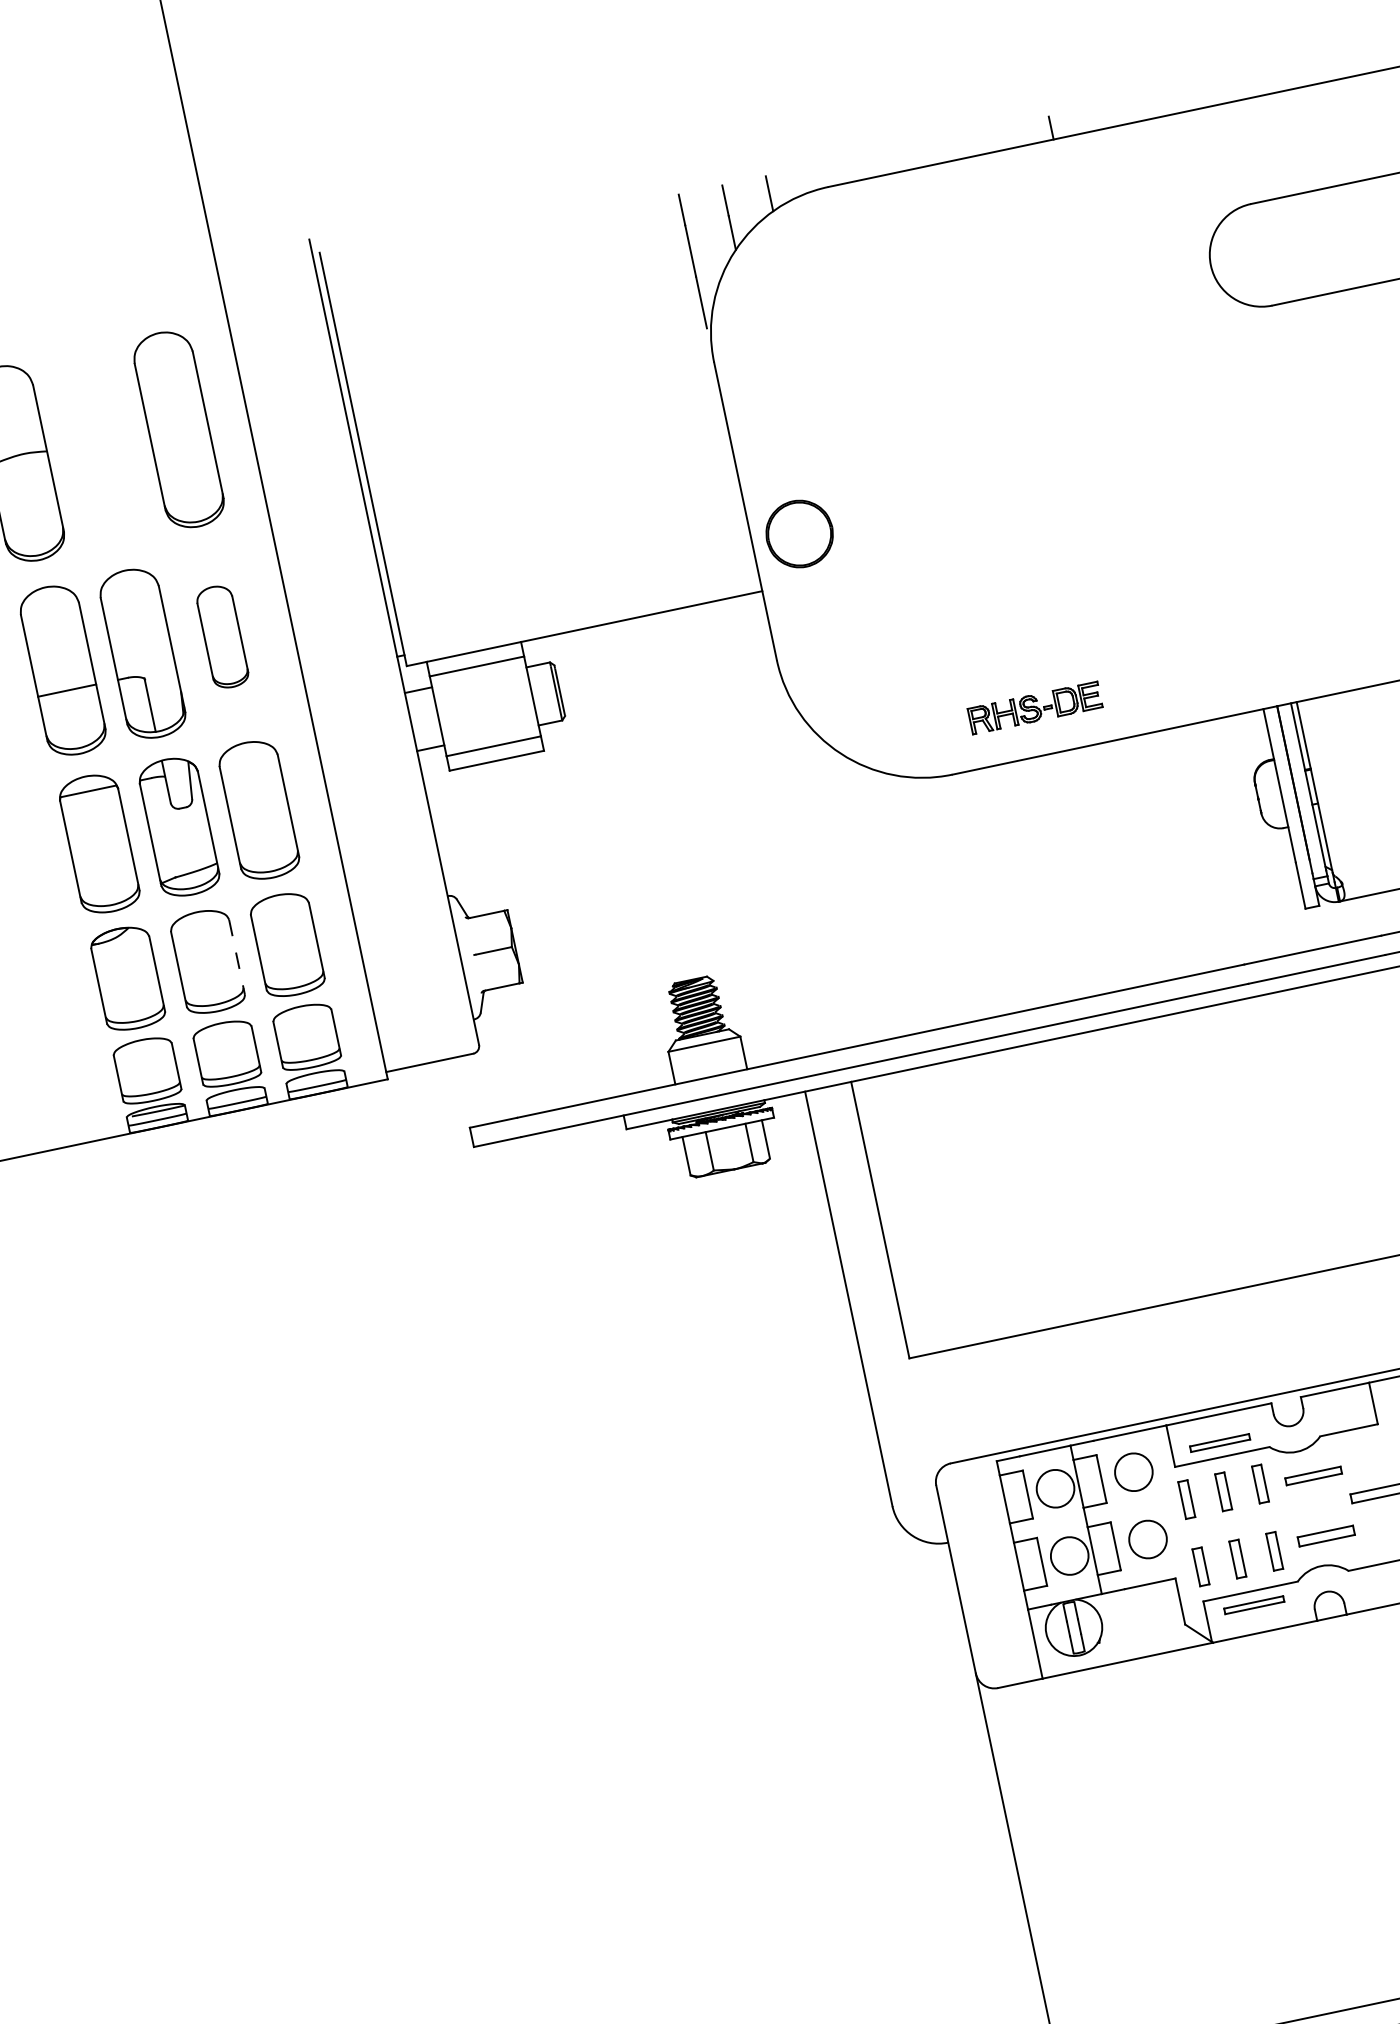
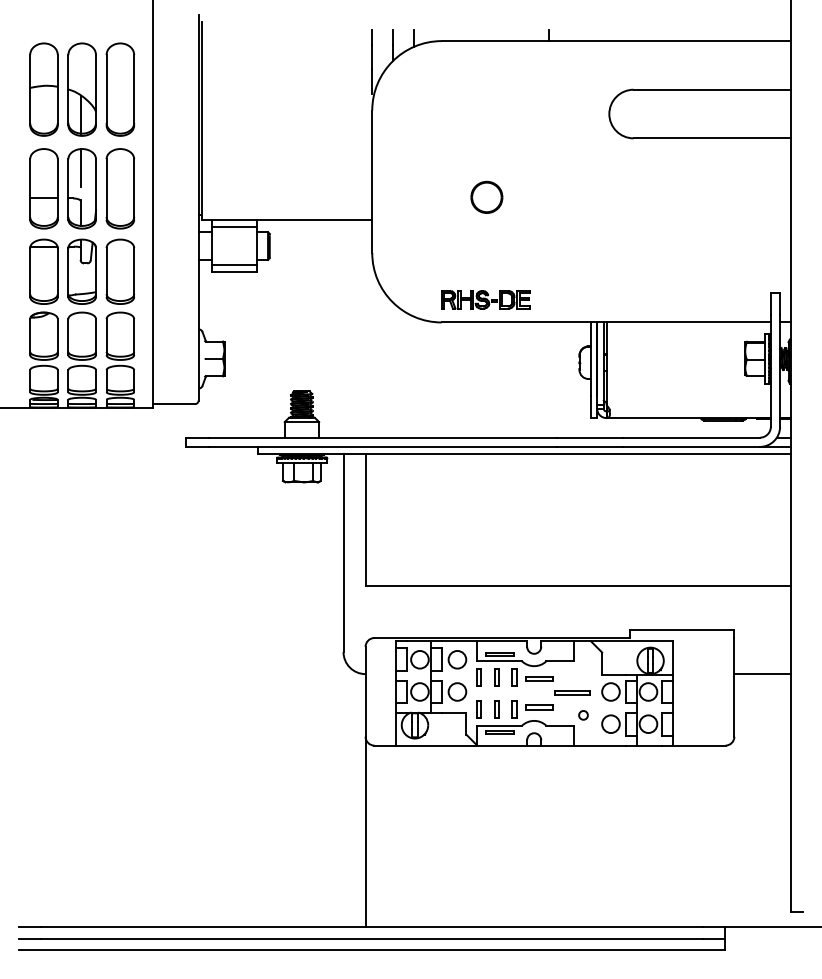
part: (97, 446) -> (81, 89), added
part: (798, 532) -> (486, 196), moved
line: (130, 612) -> (80, 168), added
part: (222, 636) -> (120, 188), size x1.67
part: (1033, 707) -> (485, 299), size x1.43
line: (238, 957) -> (96, 337), dashed -> solid

